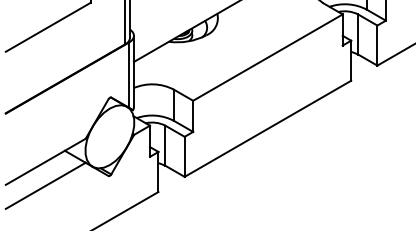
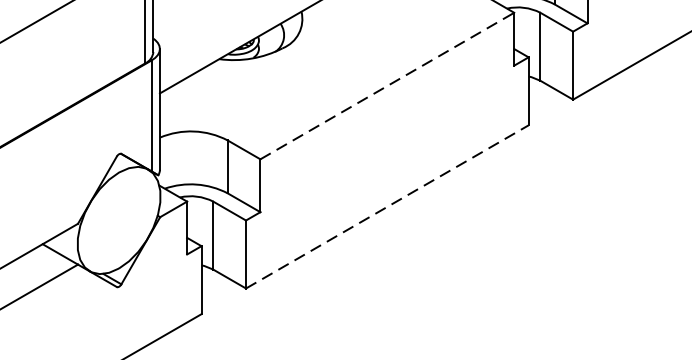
line: (268, 57) -> (388, 85), solid -> dashed
line: (268, 128) -> (388, 206), solid -> dashed

